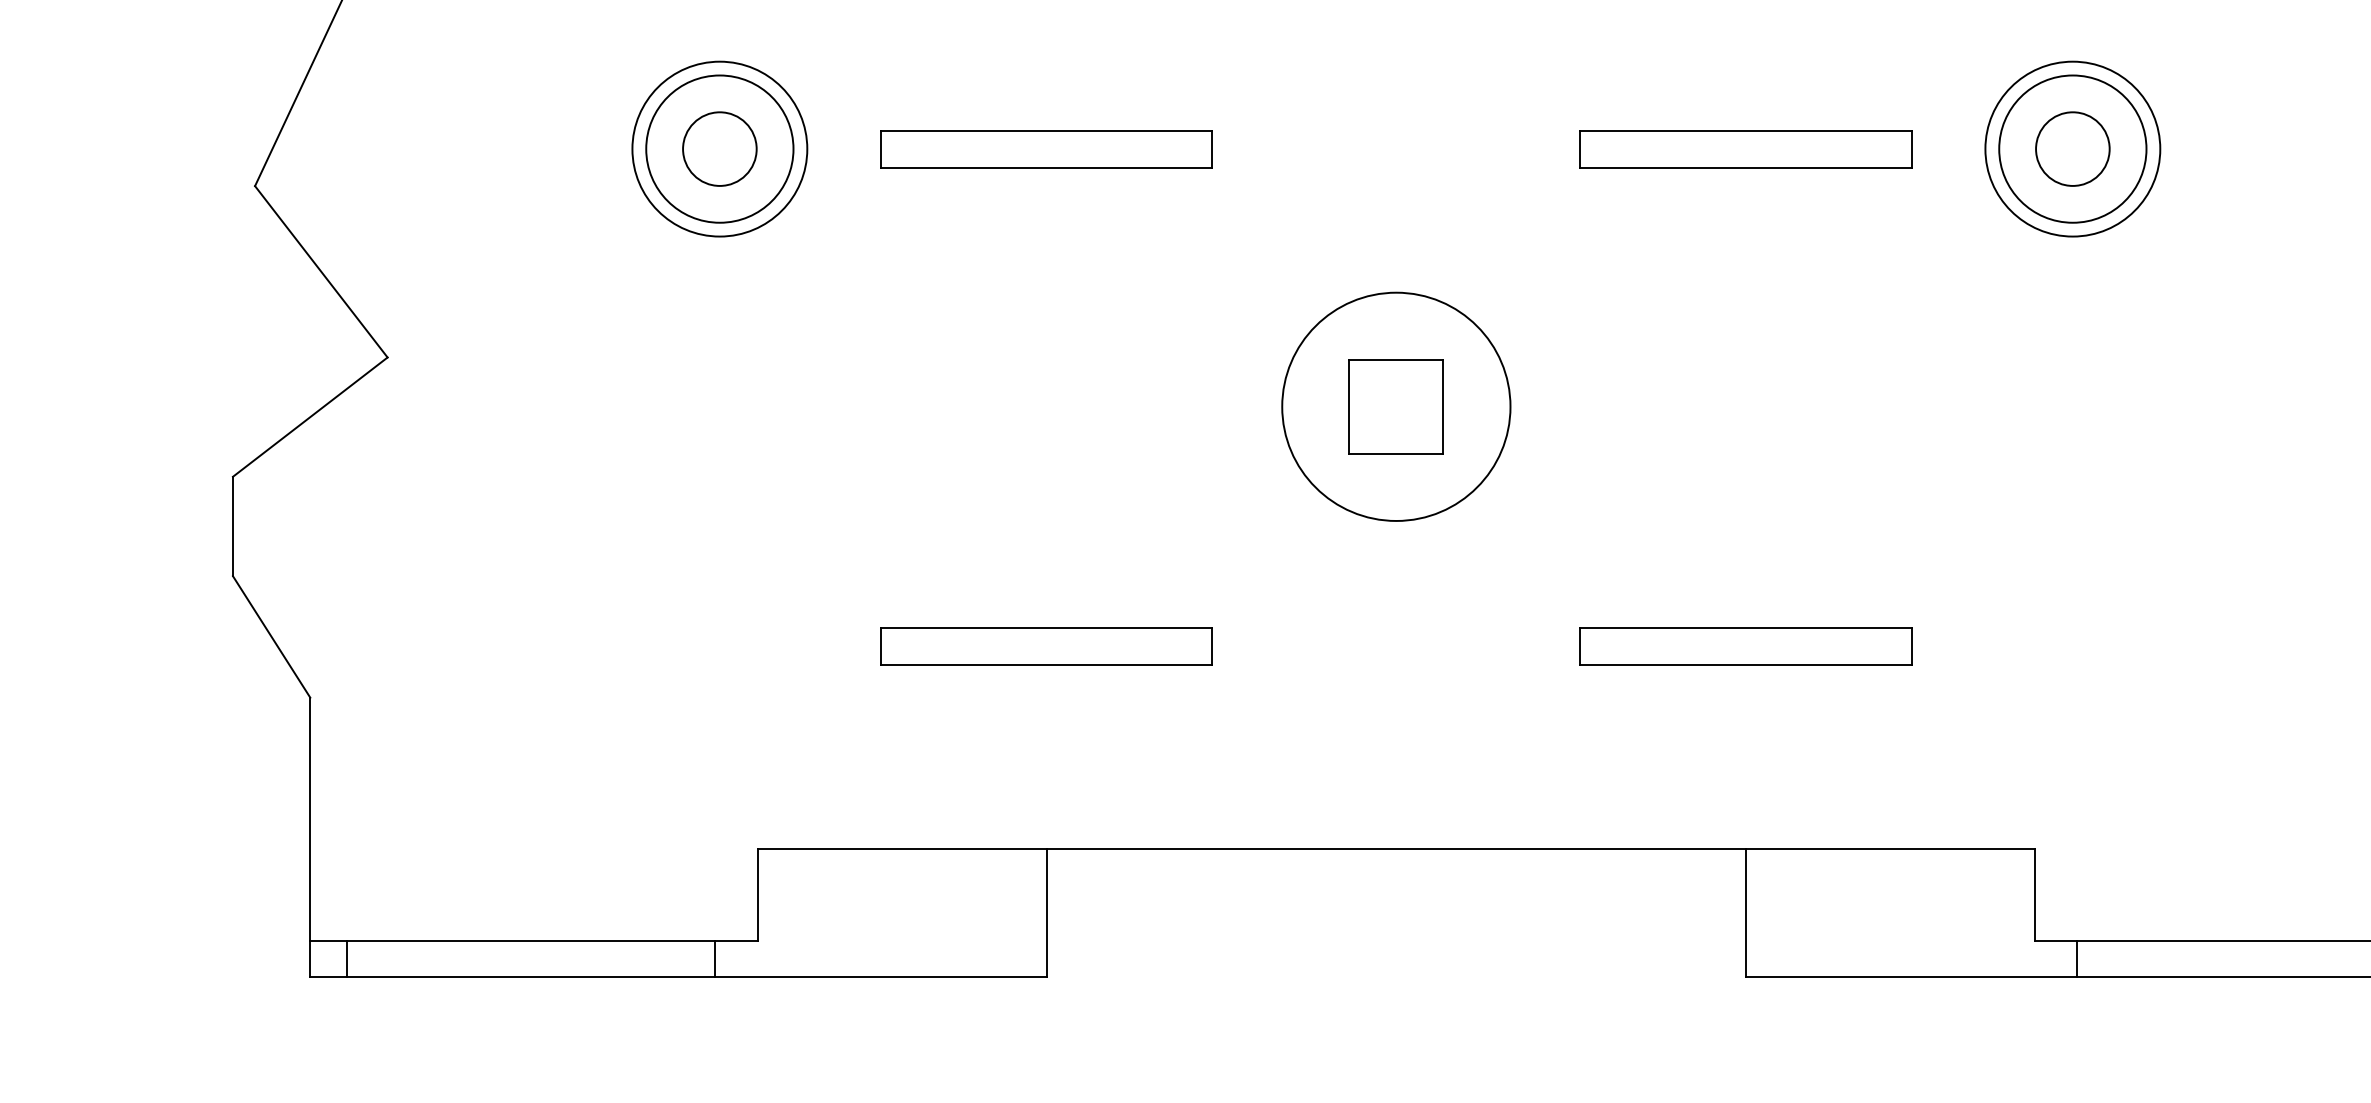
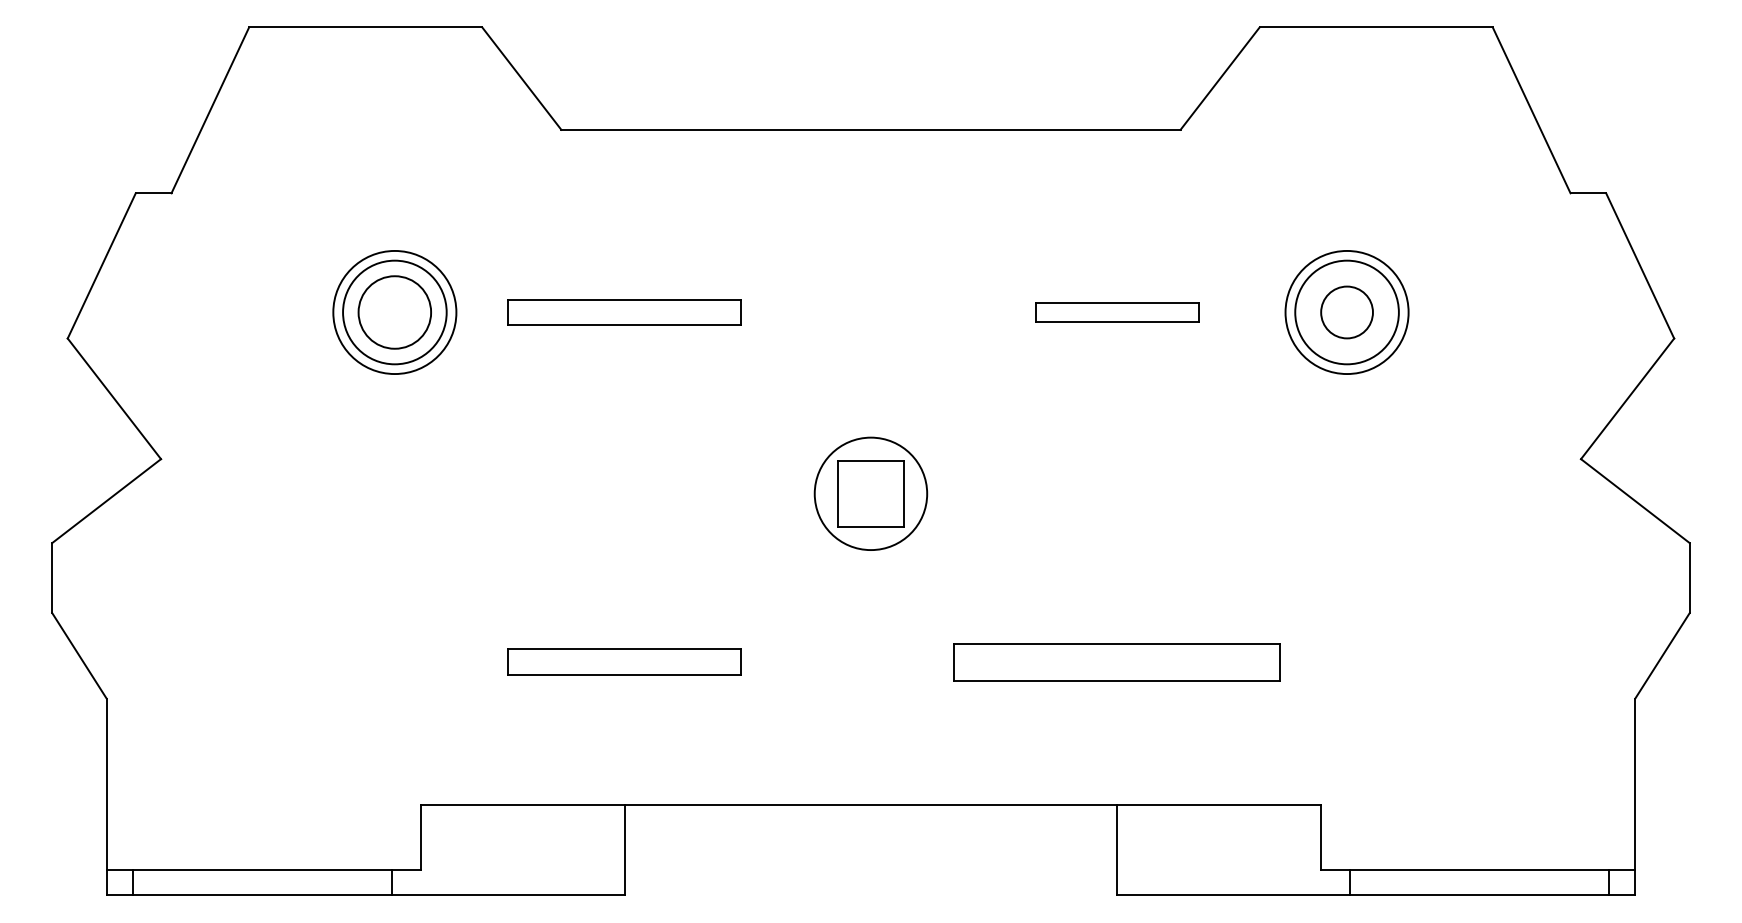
circle: (719, 149) -> (394, 312), size x1.4
part: (1746, 149) -> (1117, 312), size x0.7
circle: (1395, 406) -> (870, 493), size x0.7
part: (1746, 645) -> (1117, 661), size x1.4

